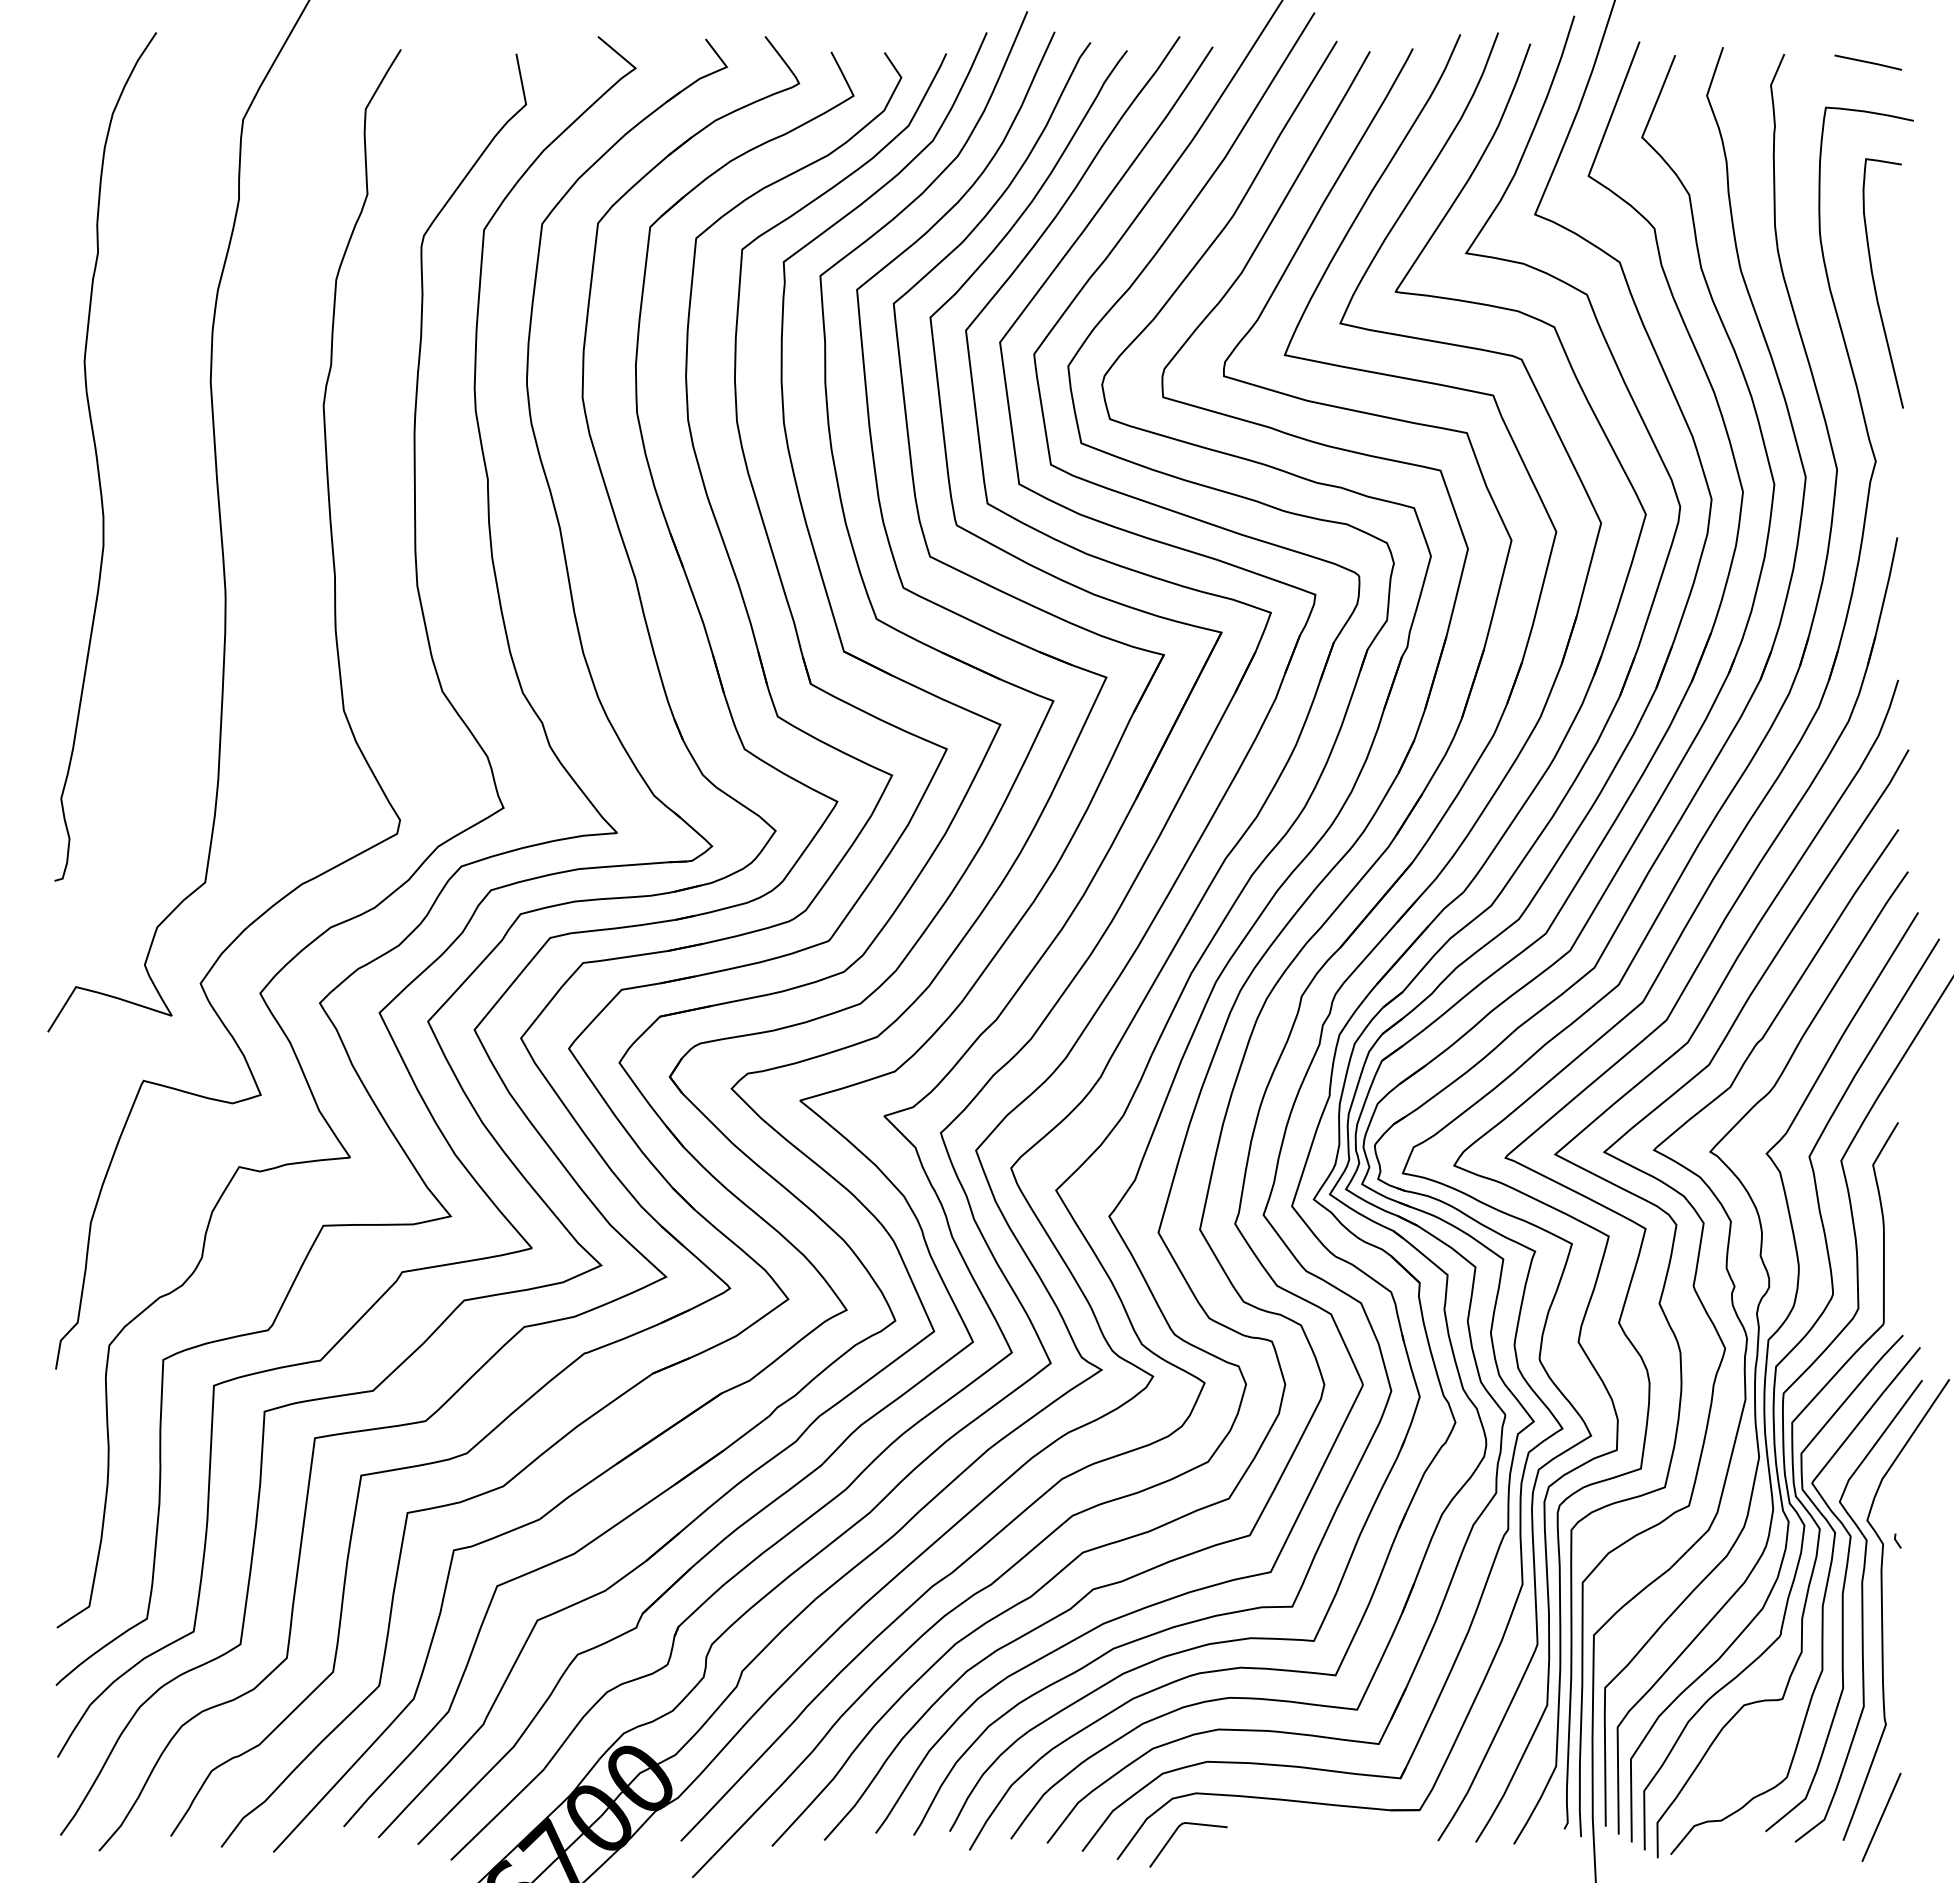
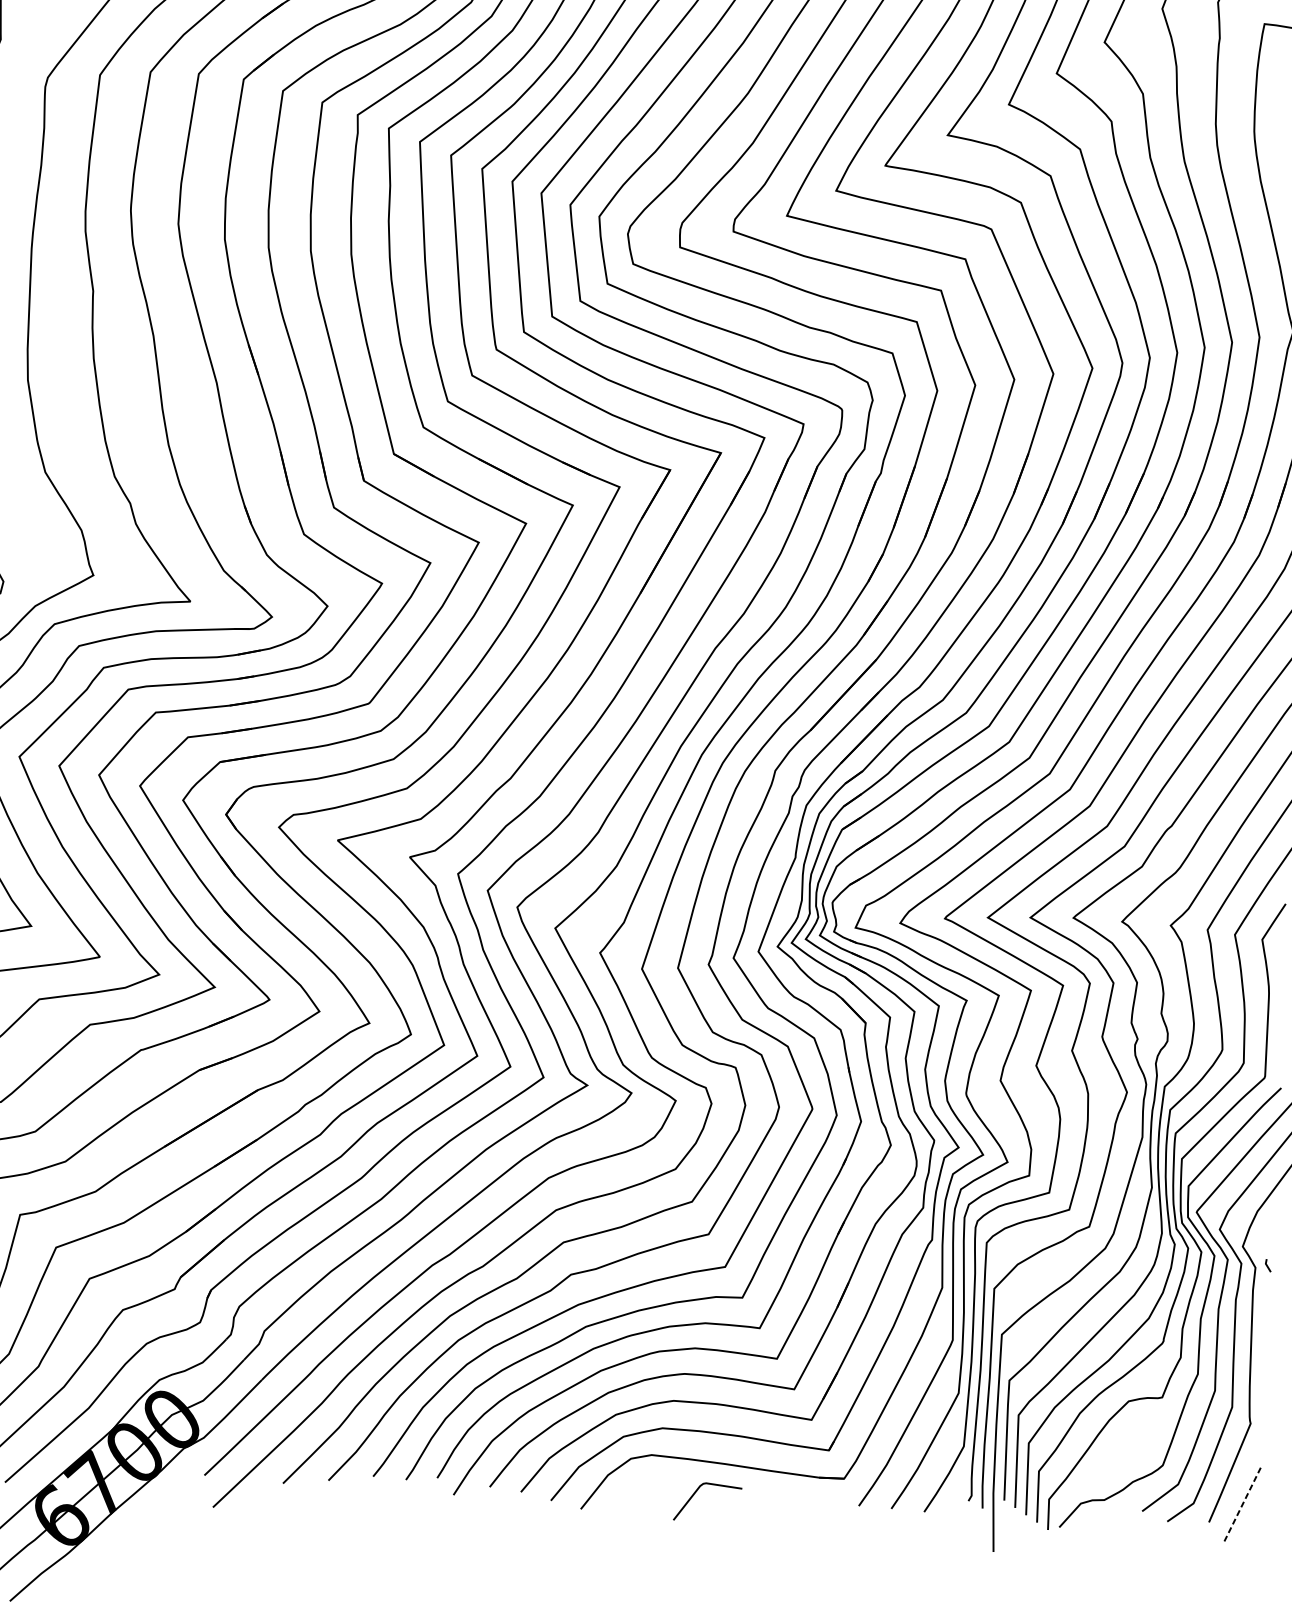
line: (1881, 1816) -> (1243, 1503), solid -> dashed
line: (1174, 1834) -> (696, 1492), moved

